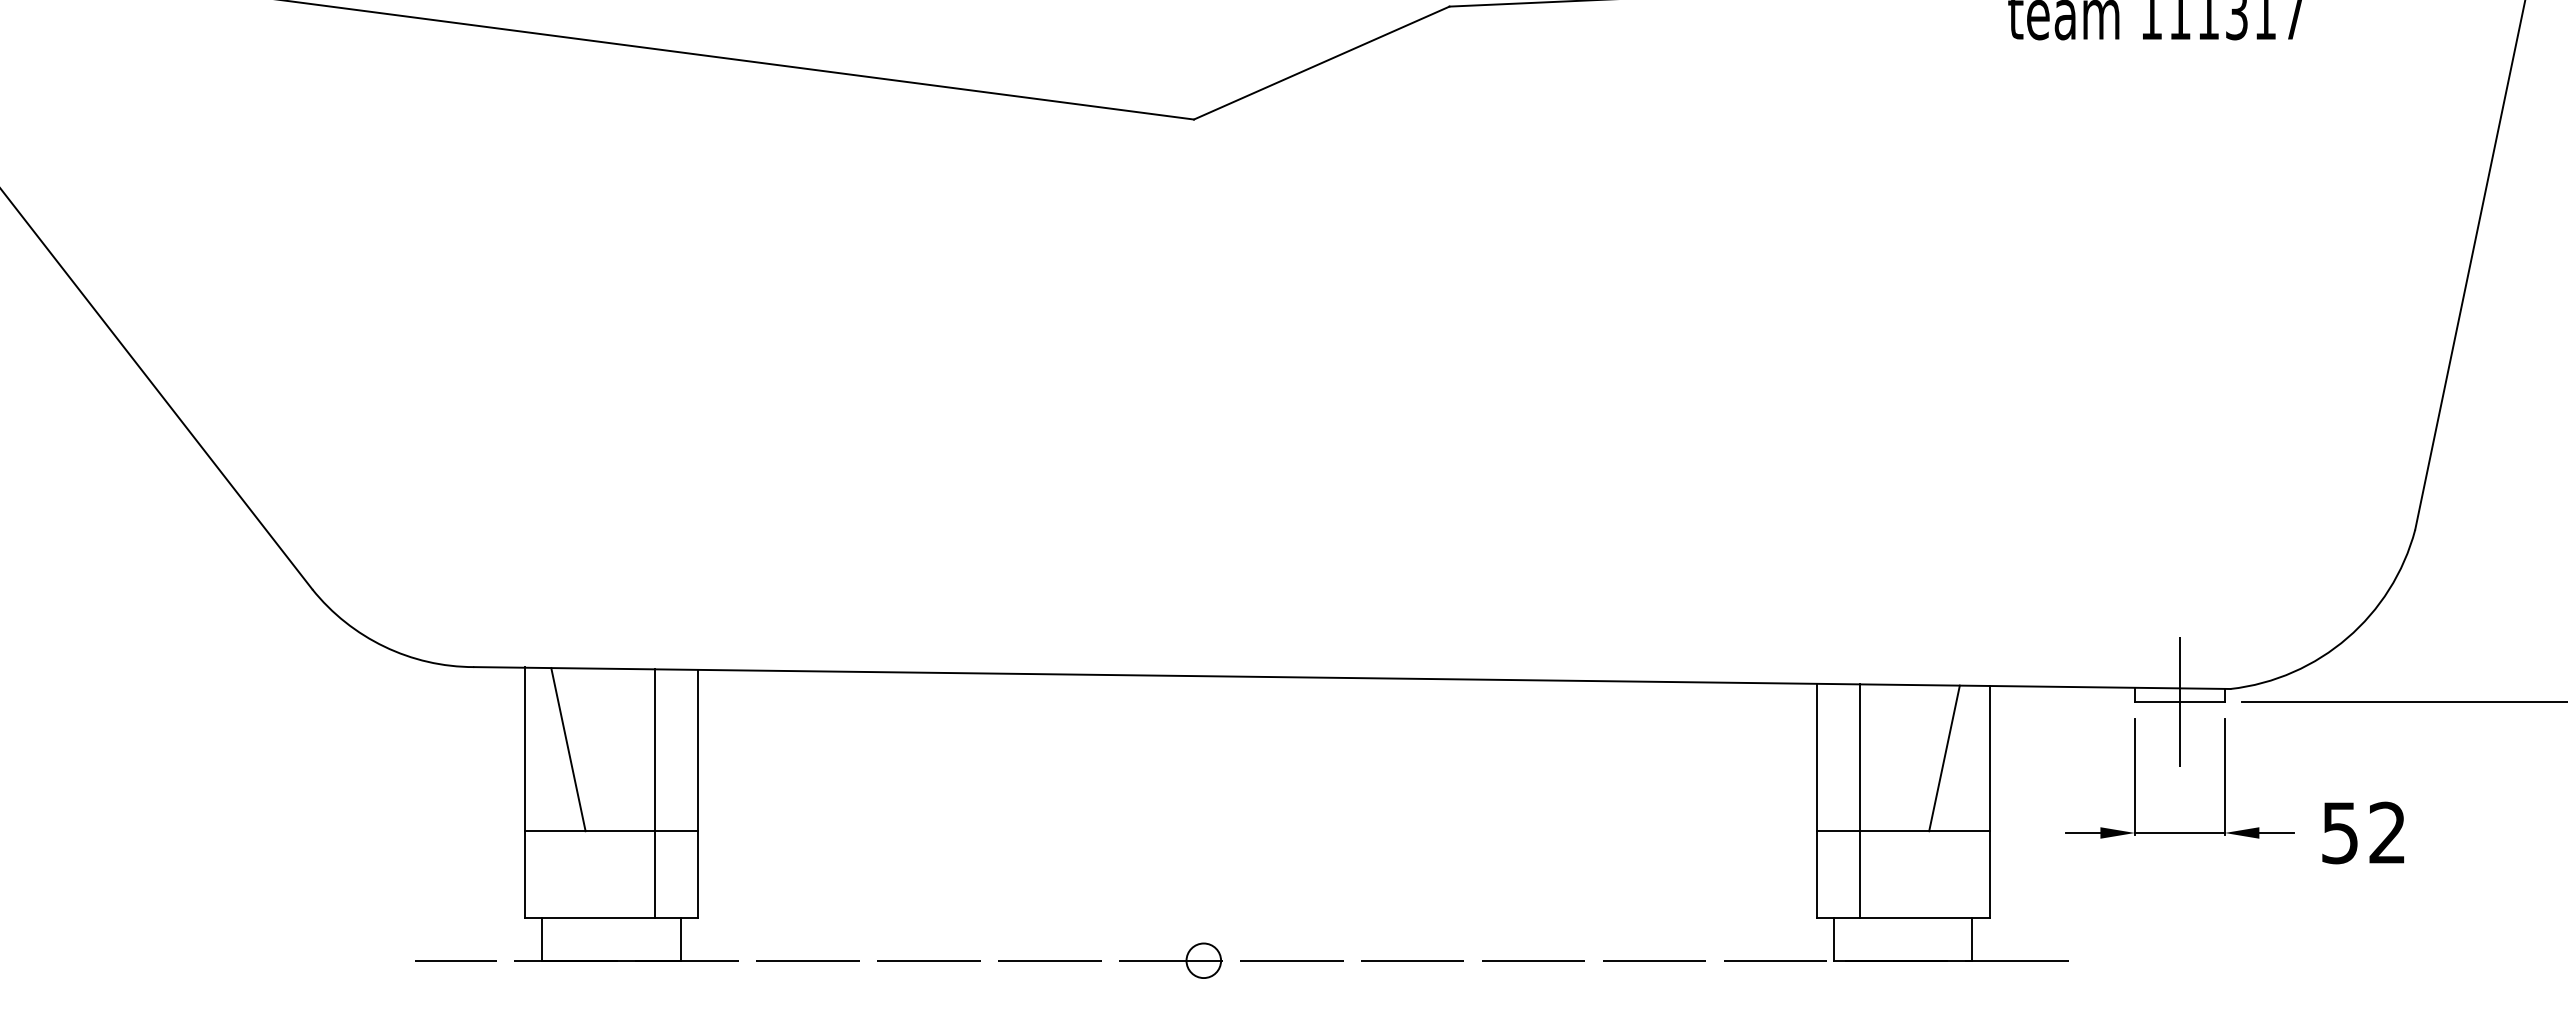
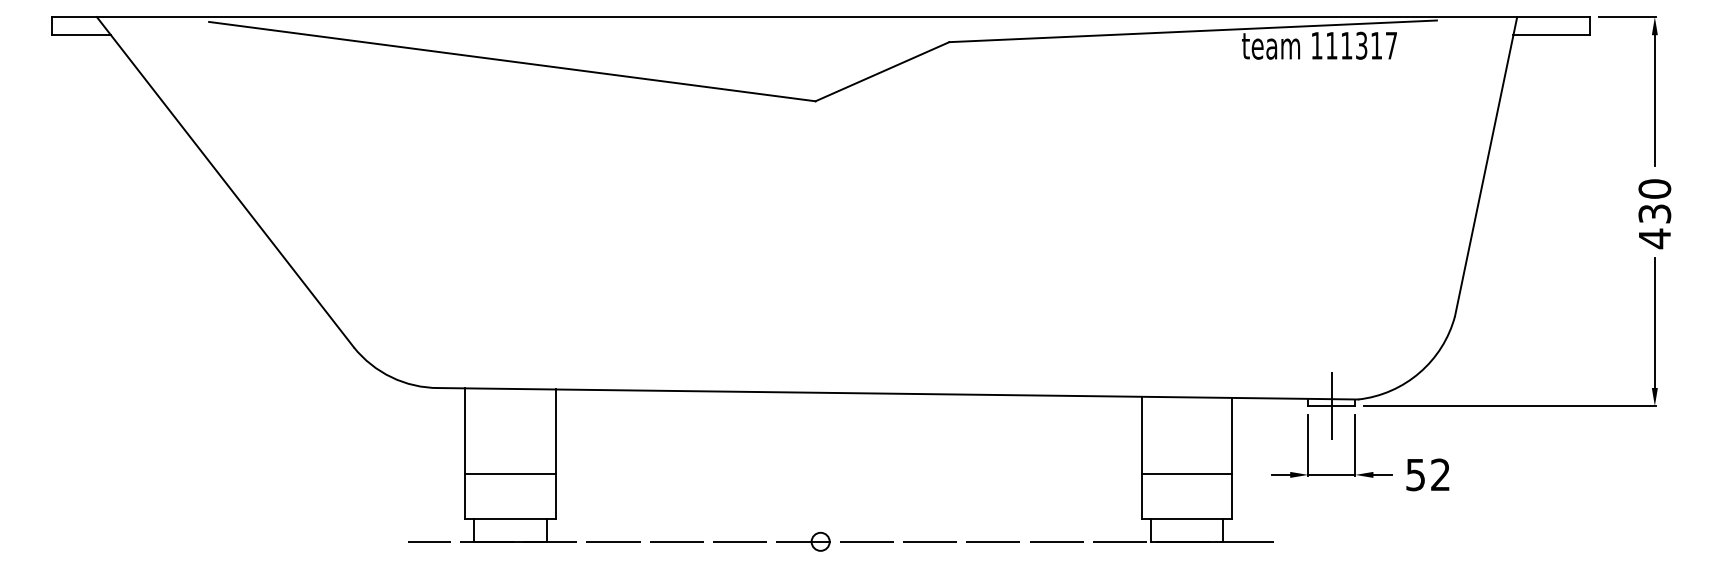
line: (567, 748) -> (487, 430), removed
line: (1944, 757) -> (1208, 435), removed
line: (655, 794) -> (533, 454), removed
line: (1860, 801) -> (1164, 458), removed

